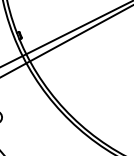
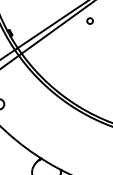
circle: (114, 32) -> (89, 20), added

